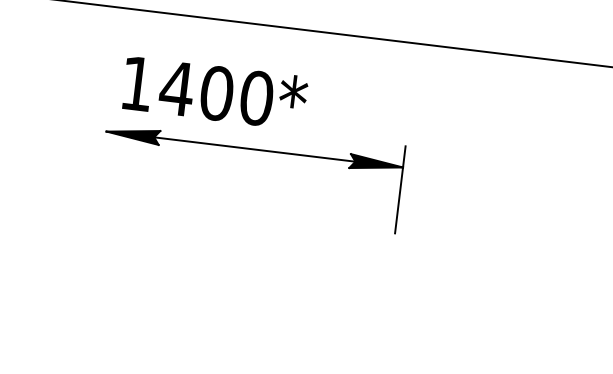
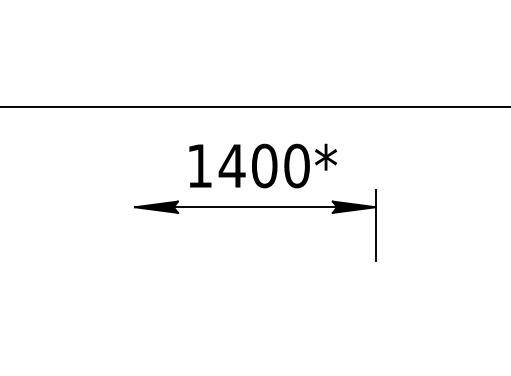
text: (214, 92) -> (262, 165), moved

